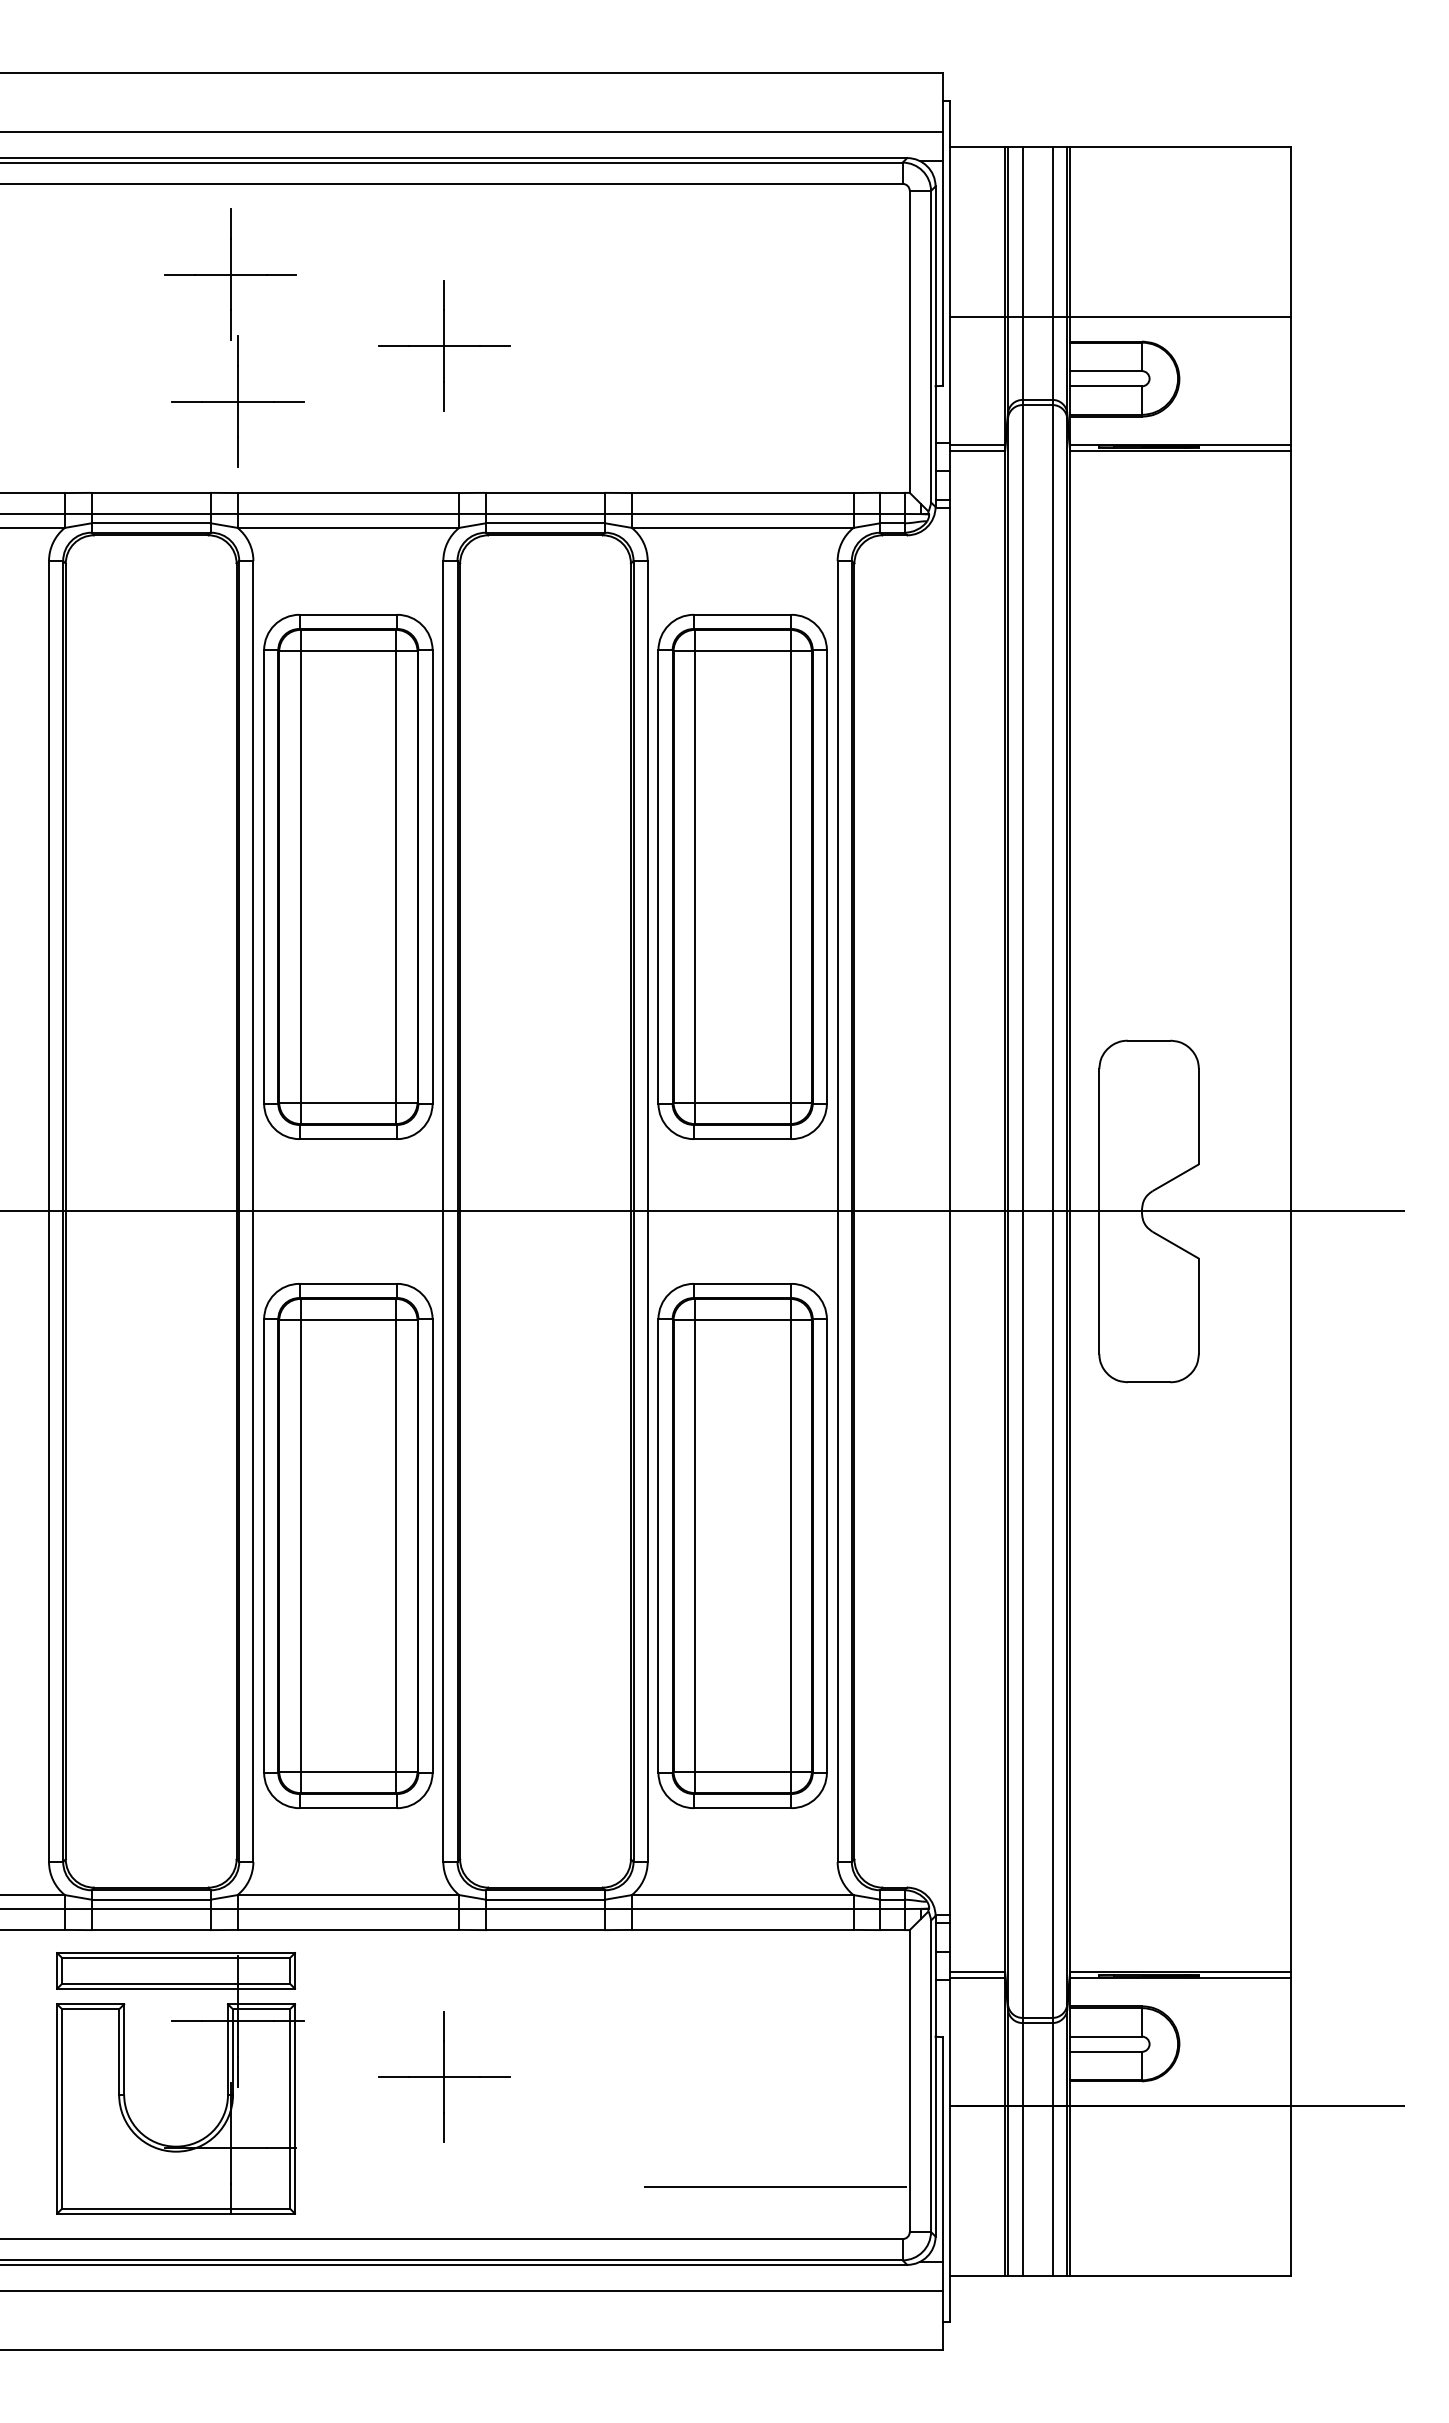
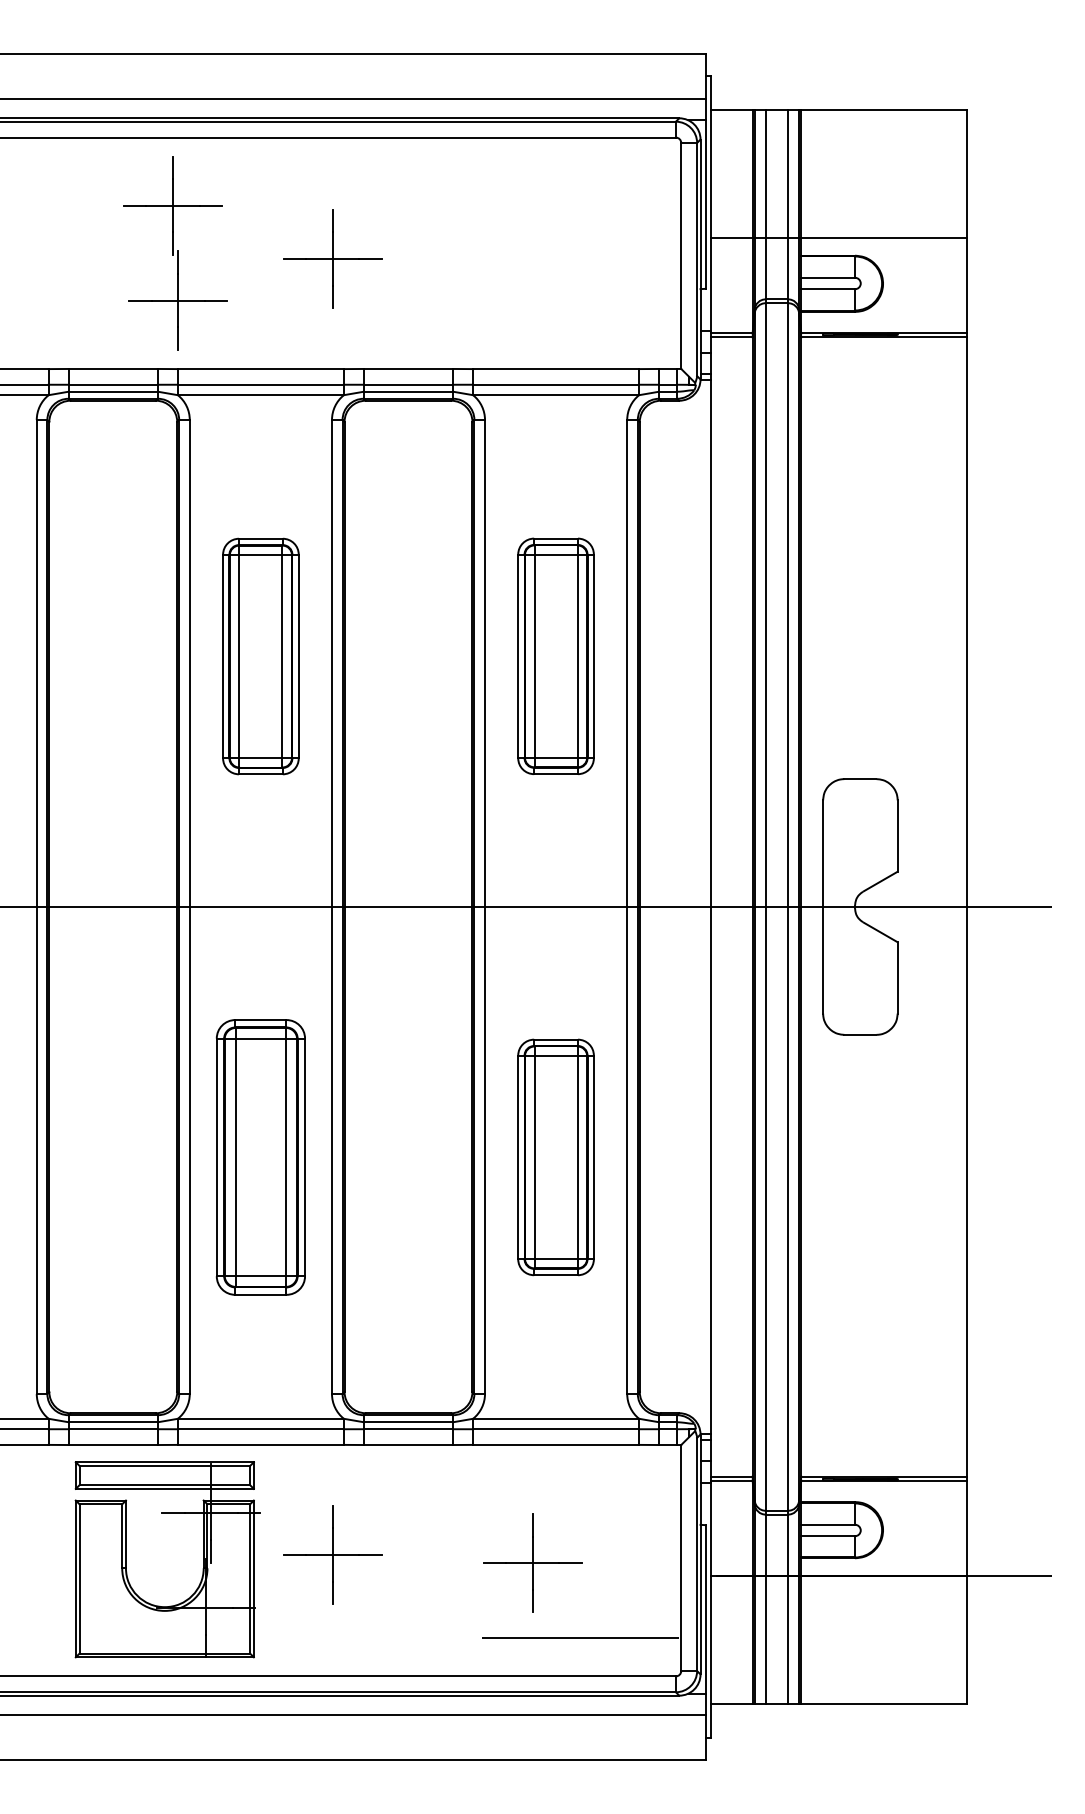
part: (348, 876) -> (260, 656), size x0.6
part: (742, 876) -> (555, 656), size x0.6
part: (348, 1545) -> (260, 1157), size x0.7
part: (742, 1545) -> (555, 1157), size x0.6
part: (227, 2083) -> (203, 1559), moved
part: (711, 2087) -> (532, 1562), added

